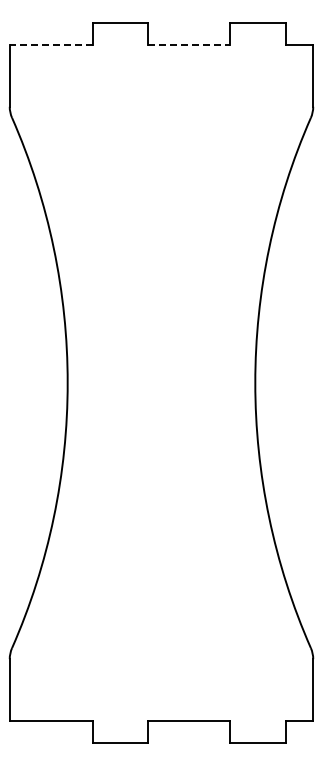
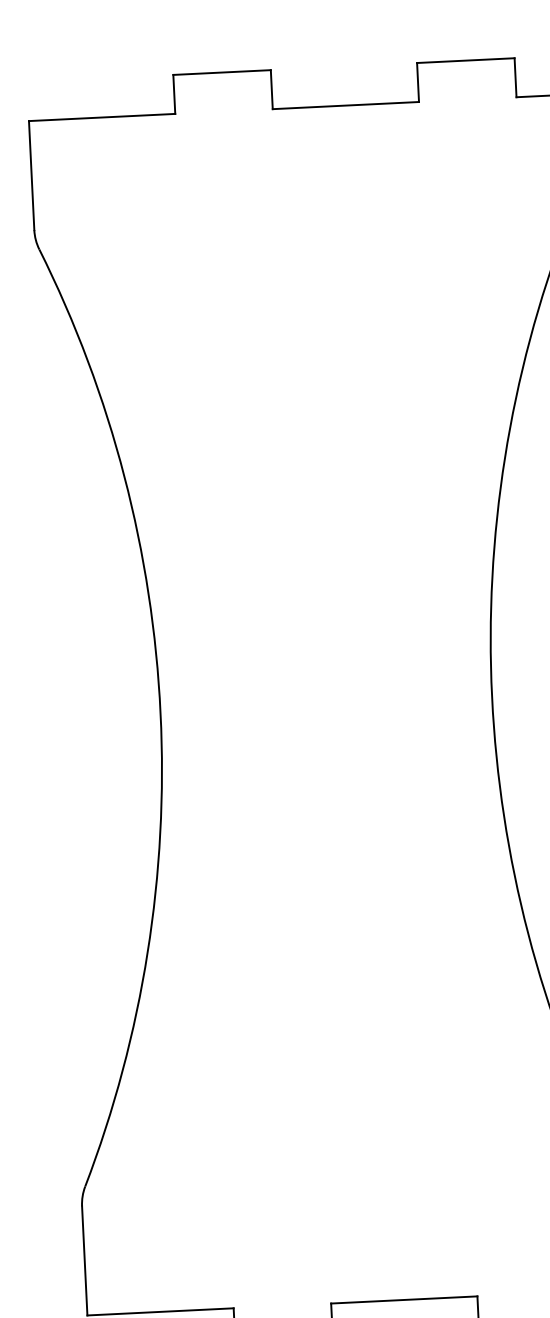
line: (50, 45) -> (101, 118), dashed -> solid
line: (189, 45) -> (346, 106), dashed -> solid

